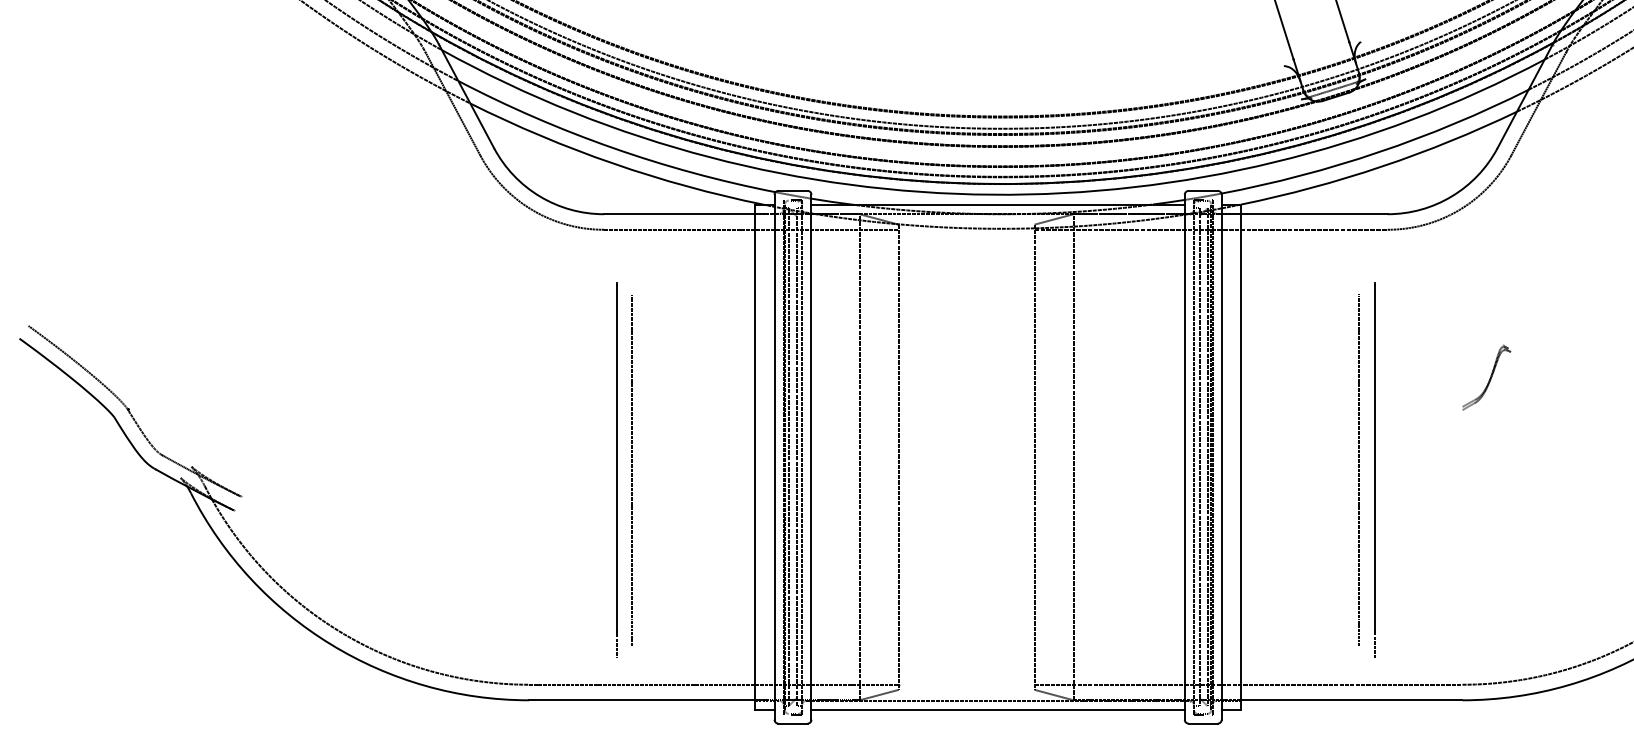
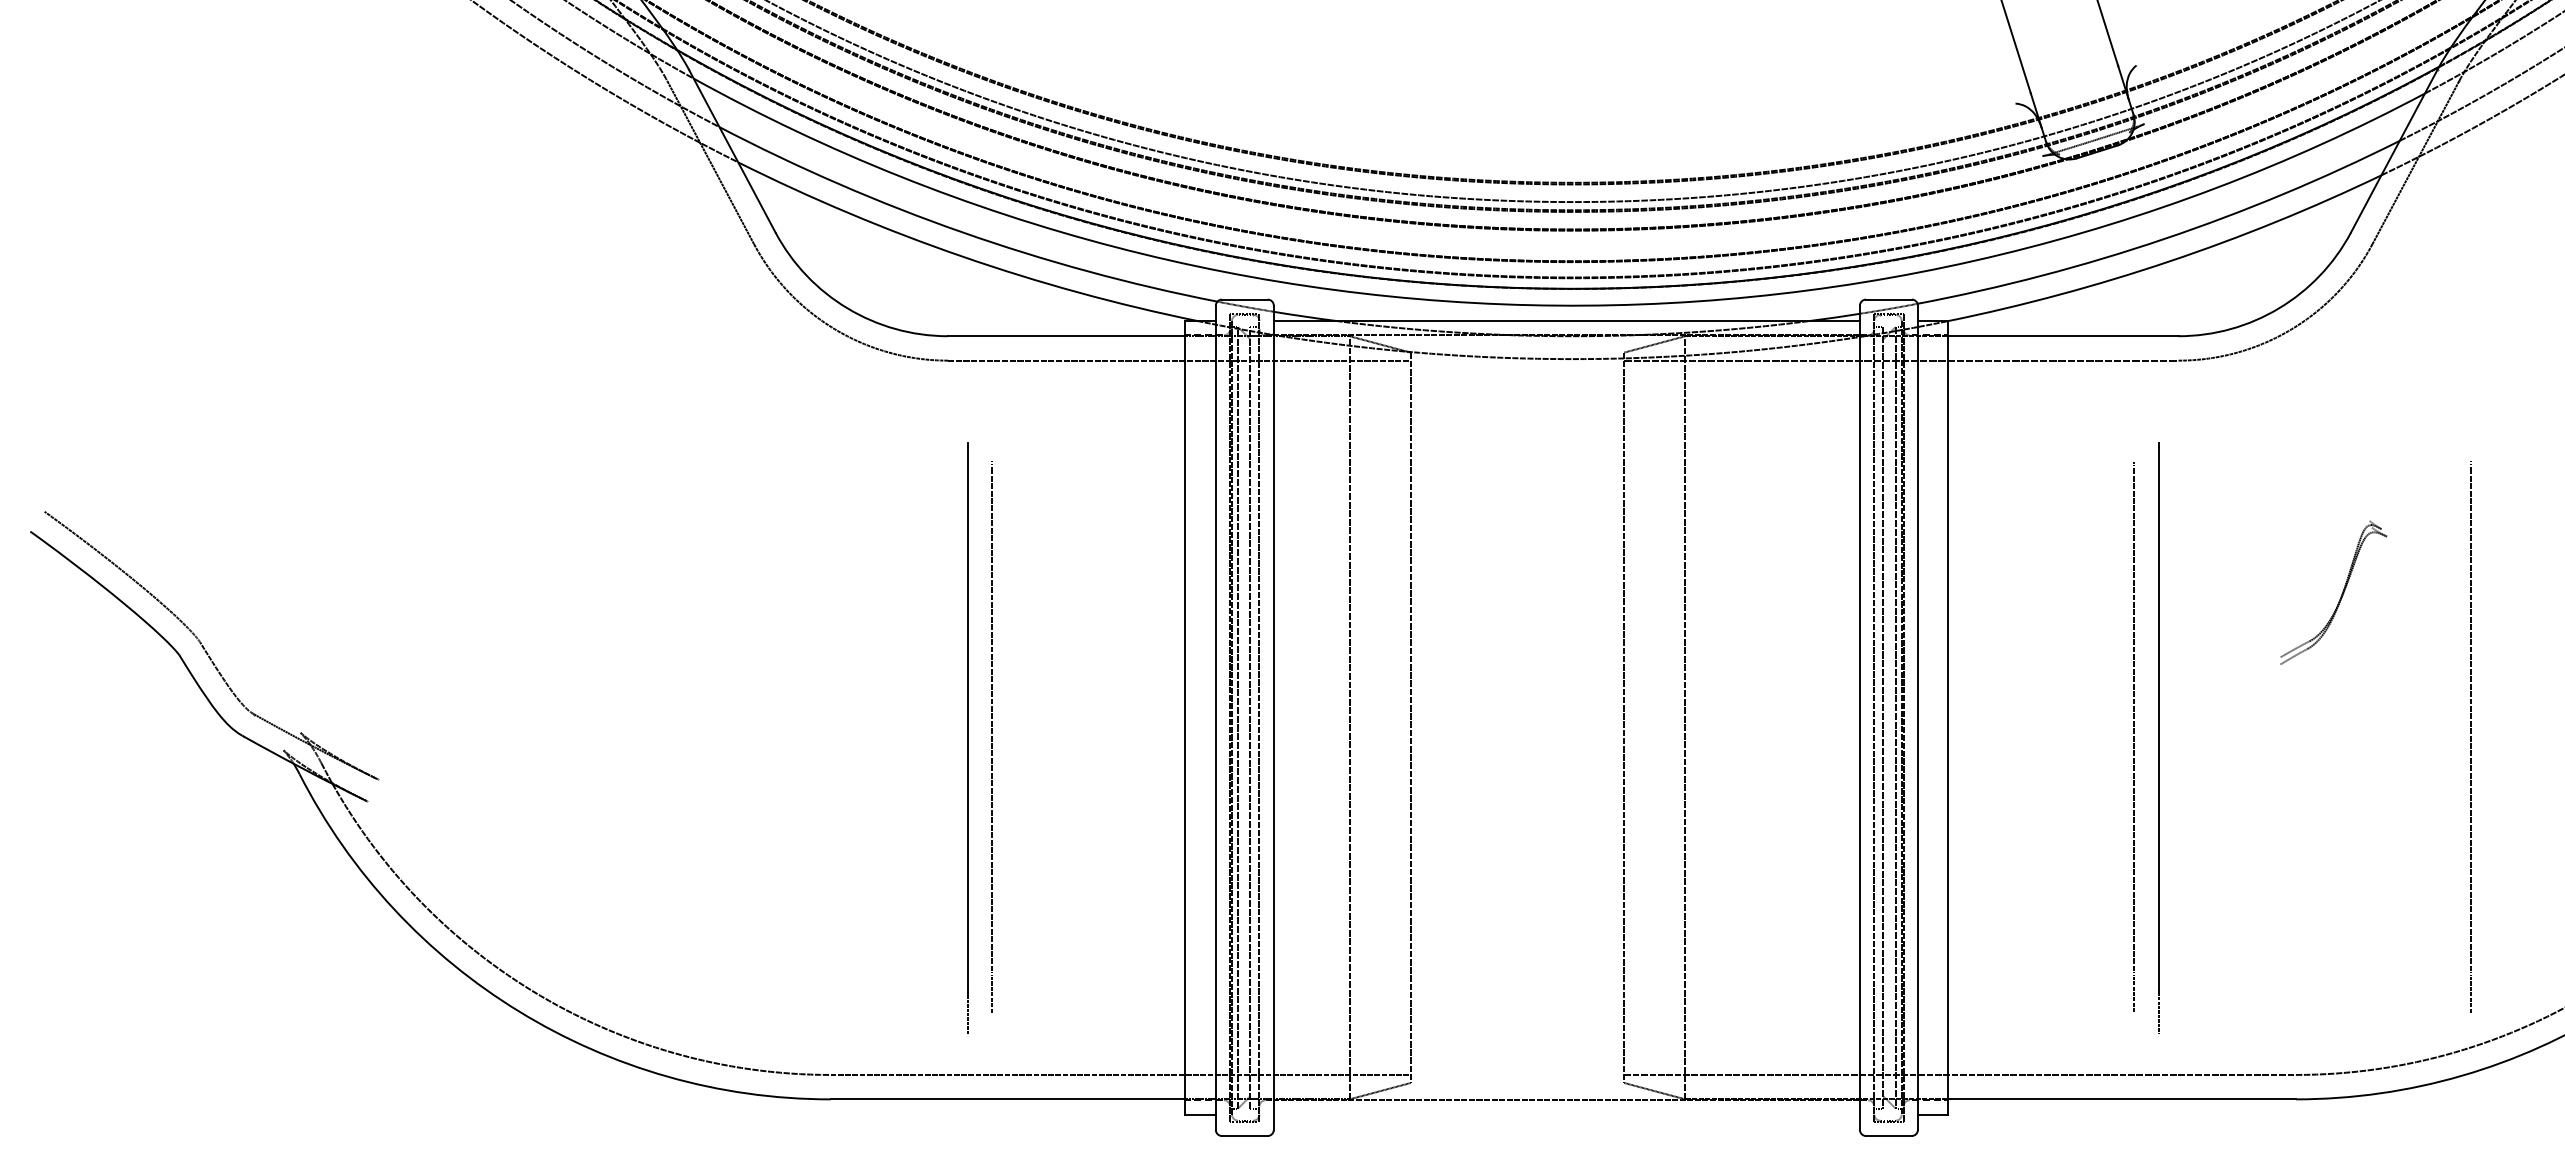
part: (1486, 377) -> (2333, 592), size x1.4
line: (1573, 470) -> (2470, 738), added
line: (997, 710) -> (1565, 1115), removed

